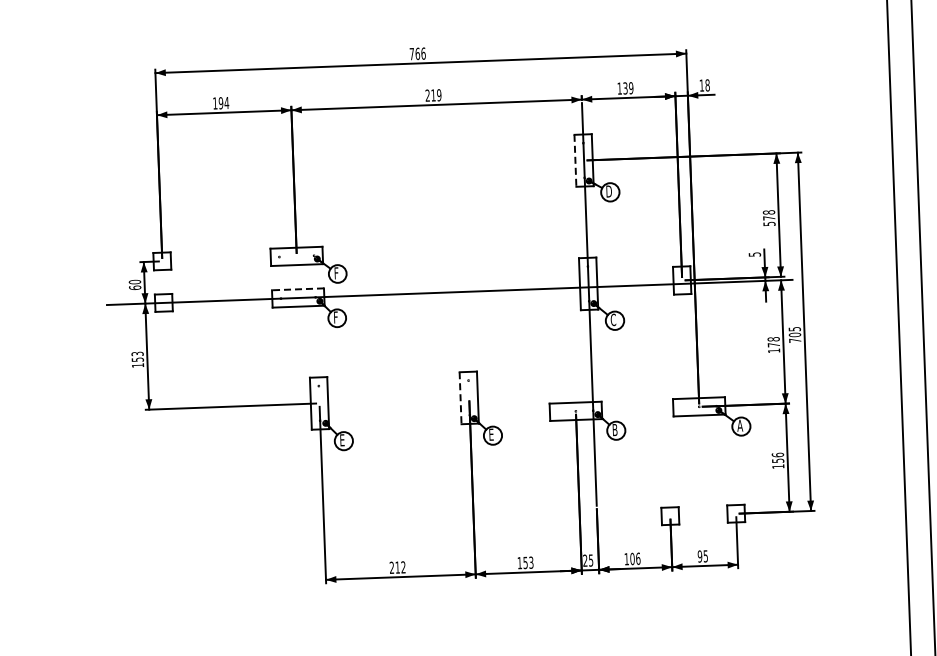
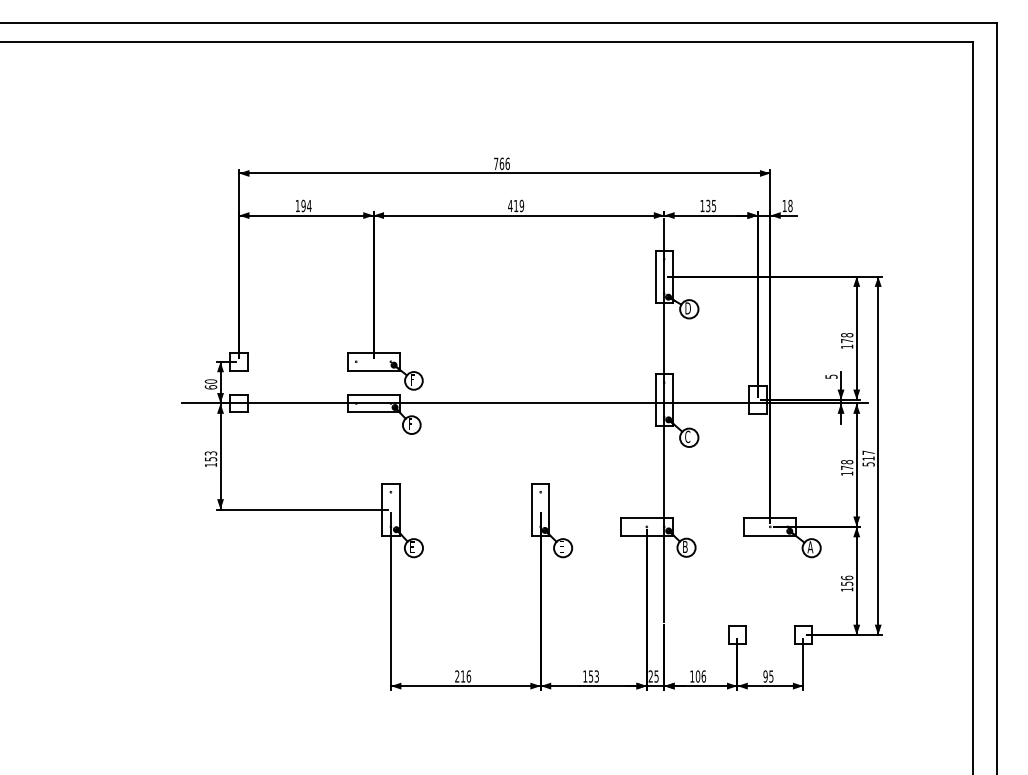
text: (630, 87) -> (713, 205), 139 -> 135
text: (427, 95) -> (510, 205), 219 -> 419
line: (575, 161) -> (655, 277), dashed -> solid
text: (769, 223) -> (847, 346), 578 -> 178
line: (297, 289) -> (373, 394), dashed -> solid
text: (794, 334) -> (868, 458), 705 -> 517
line: (461, 399) -> (532, 510), dashed -> solid
text: (403, 567) -> (468, 676), 212 -> 216

